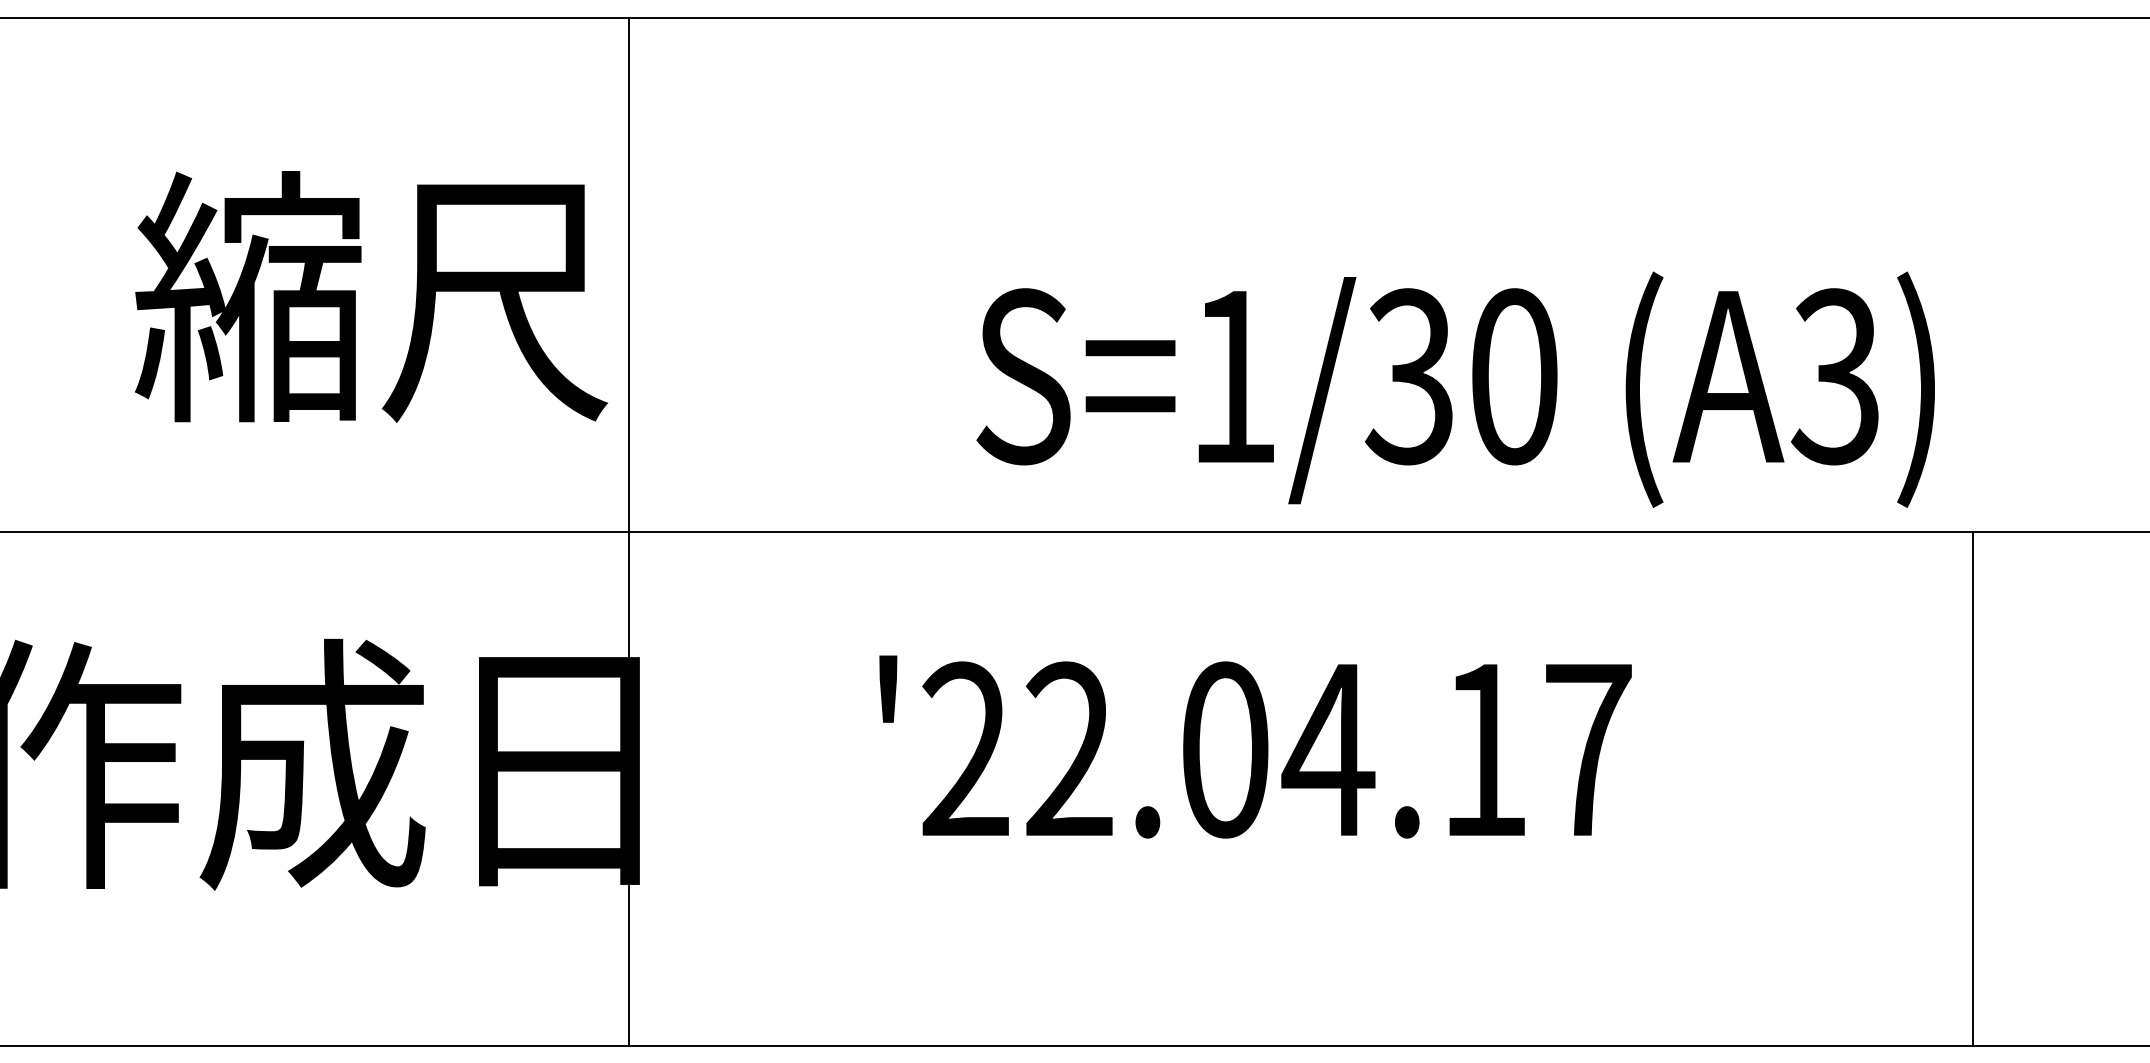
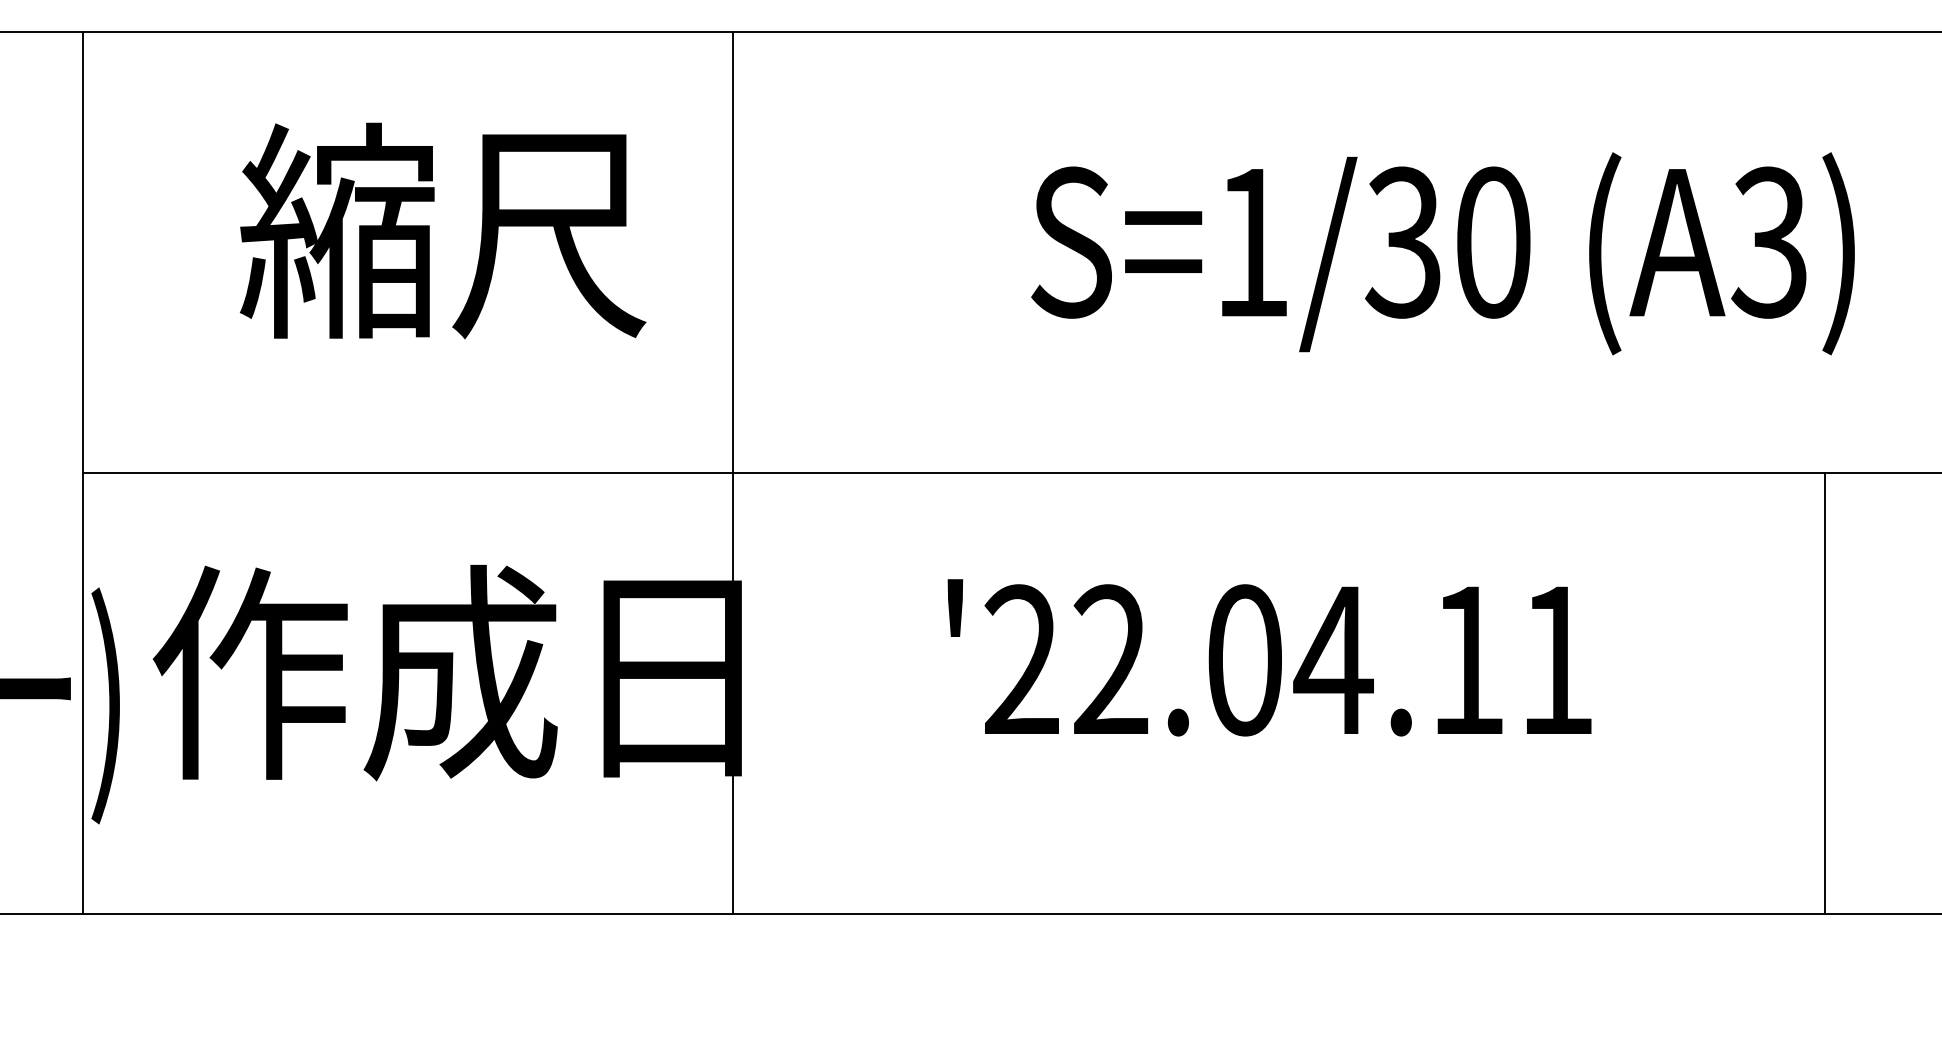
text: (371, 296) -> (443, 230), moved
text: (1455, 389) -> (1442, 253), moved
text: (1588, 748) -> (1557, 659), '22.04.17 -> '22.04.11
line: (1972, 788) -> (1824, 693), moved

